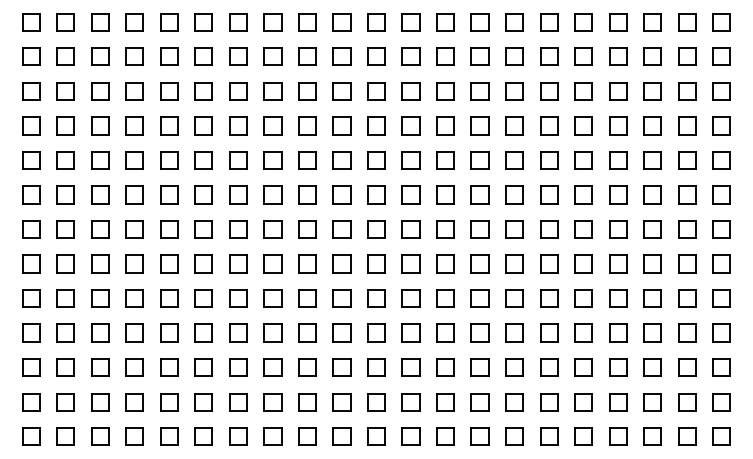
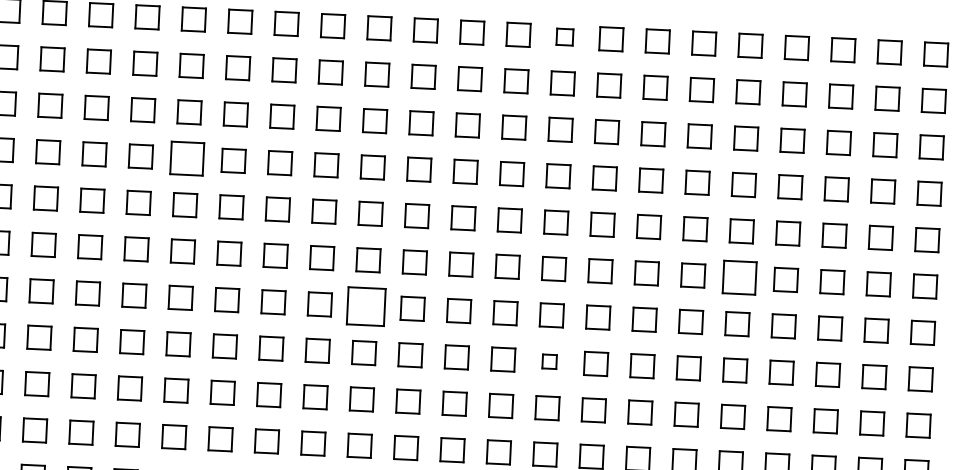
part: (445, 22) -> (564, 37), size x0.7
part: (169, 125) -> (187, 158), size x1.4
part: (583, 194) -> (739, 277), size x1.4
part: (307, 229) -> (366, 306), size x1.6
part: (445, 263) -> (549, 361), size x0.6

